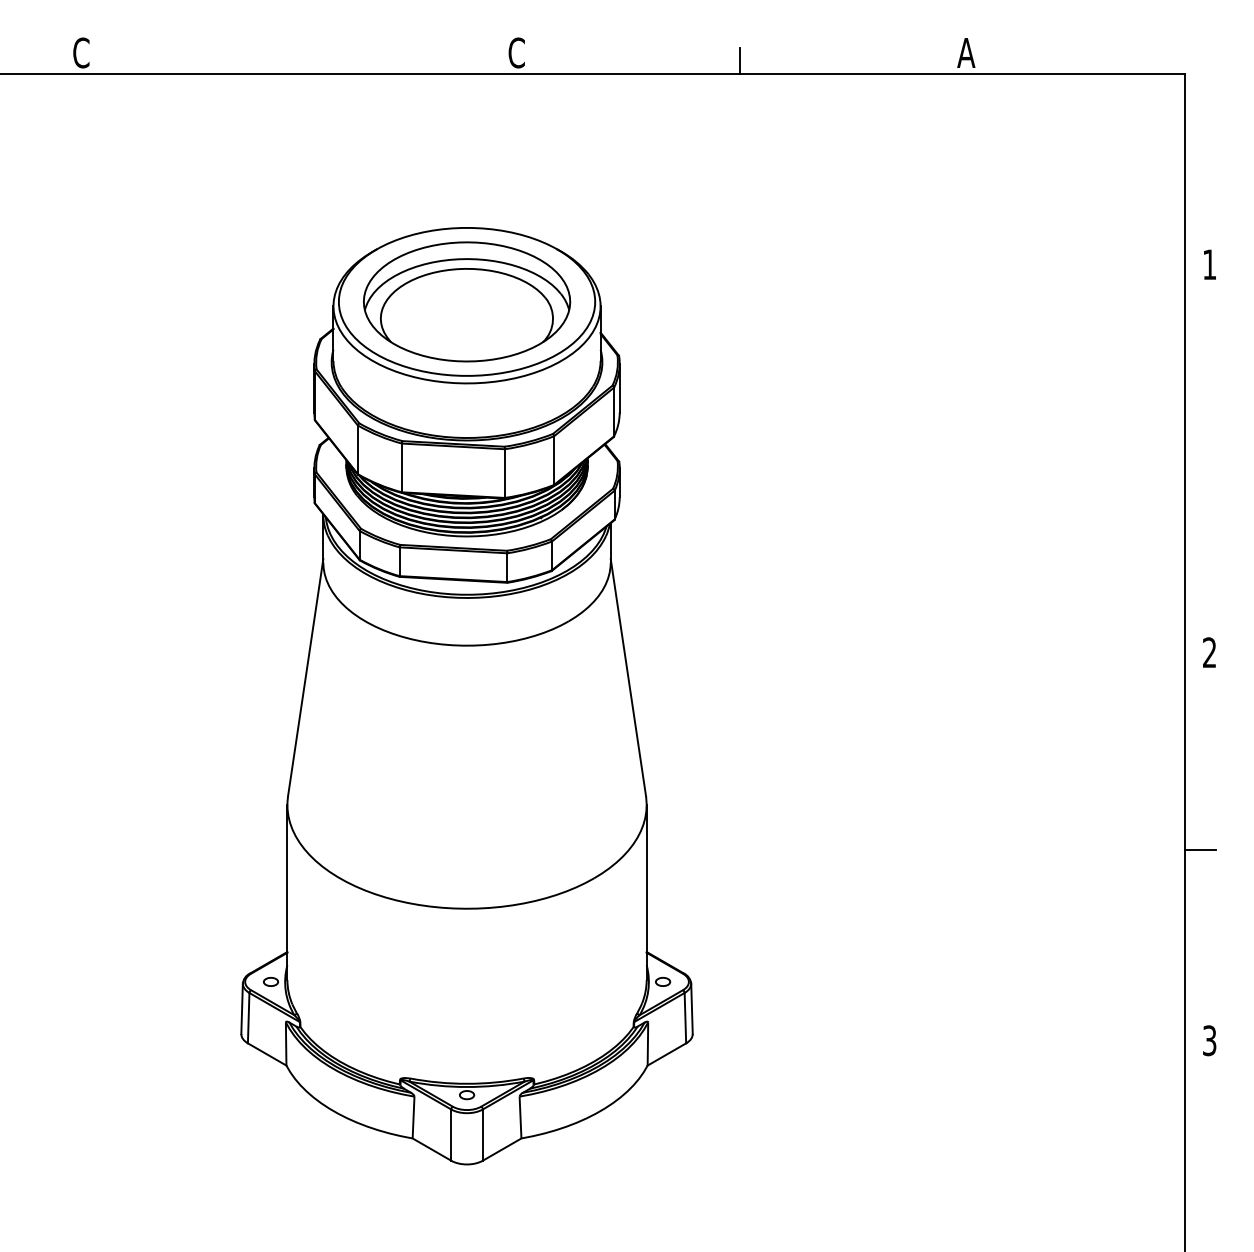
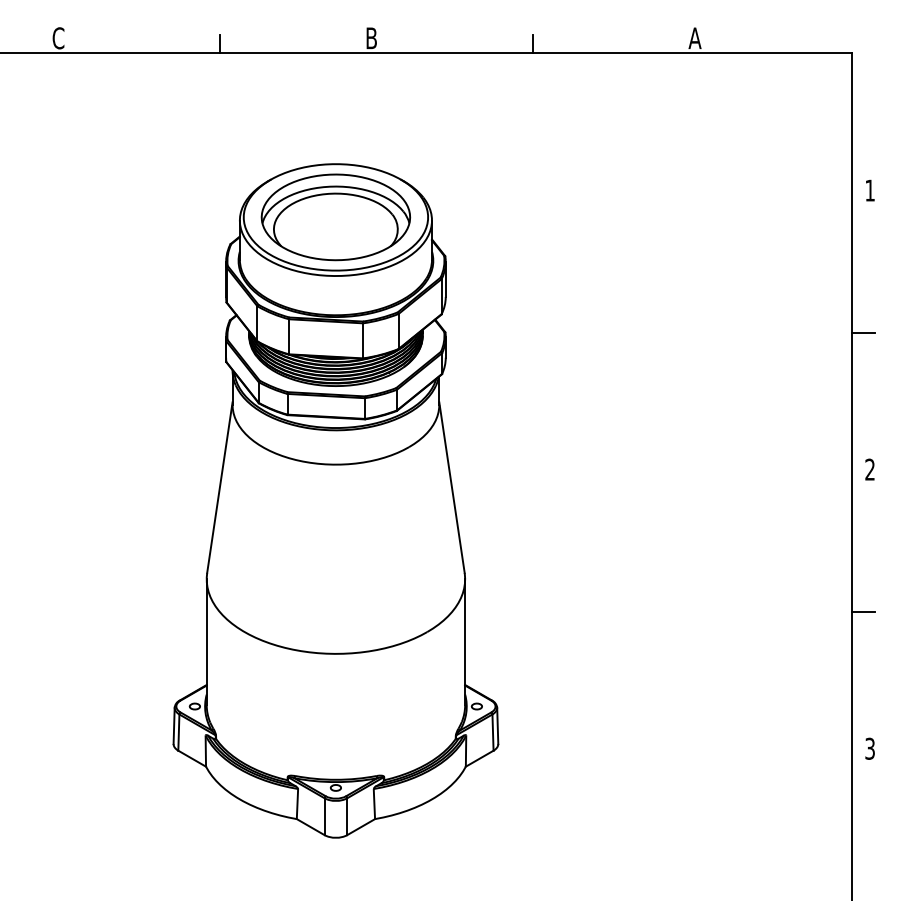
text: (516, 52) -> (371, 37), C -> B
line: (306, 60) -> (220, 43), added
line: (1200, 462) -> (863, 332), added

